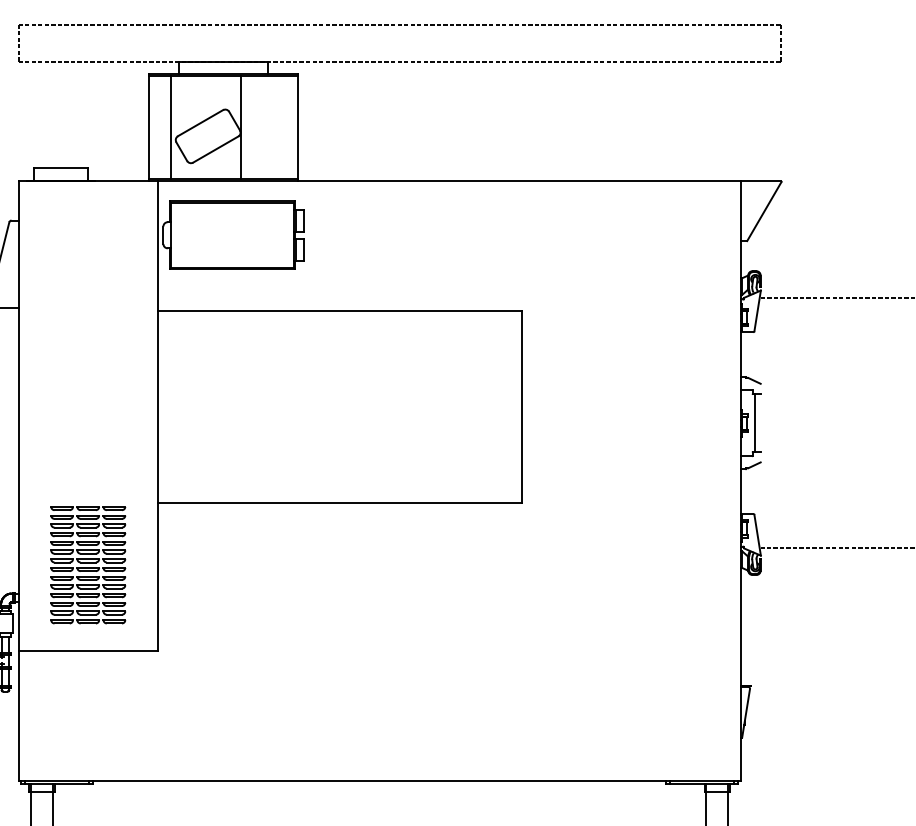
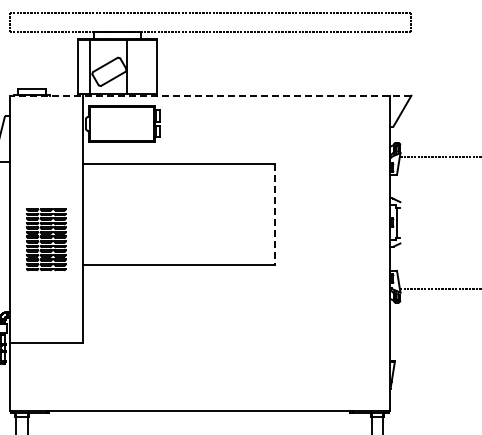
line: (400, 181) -> (210, 95), solid -> dashed
line: (521, 407) -> (274, 214), solid -> dashed
part: (88, 564) -> (46, 239), moved

